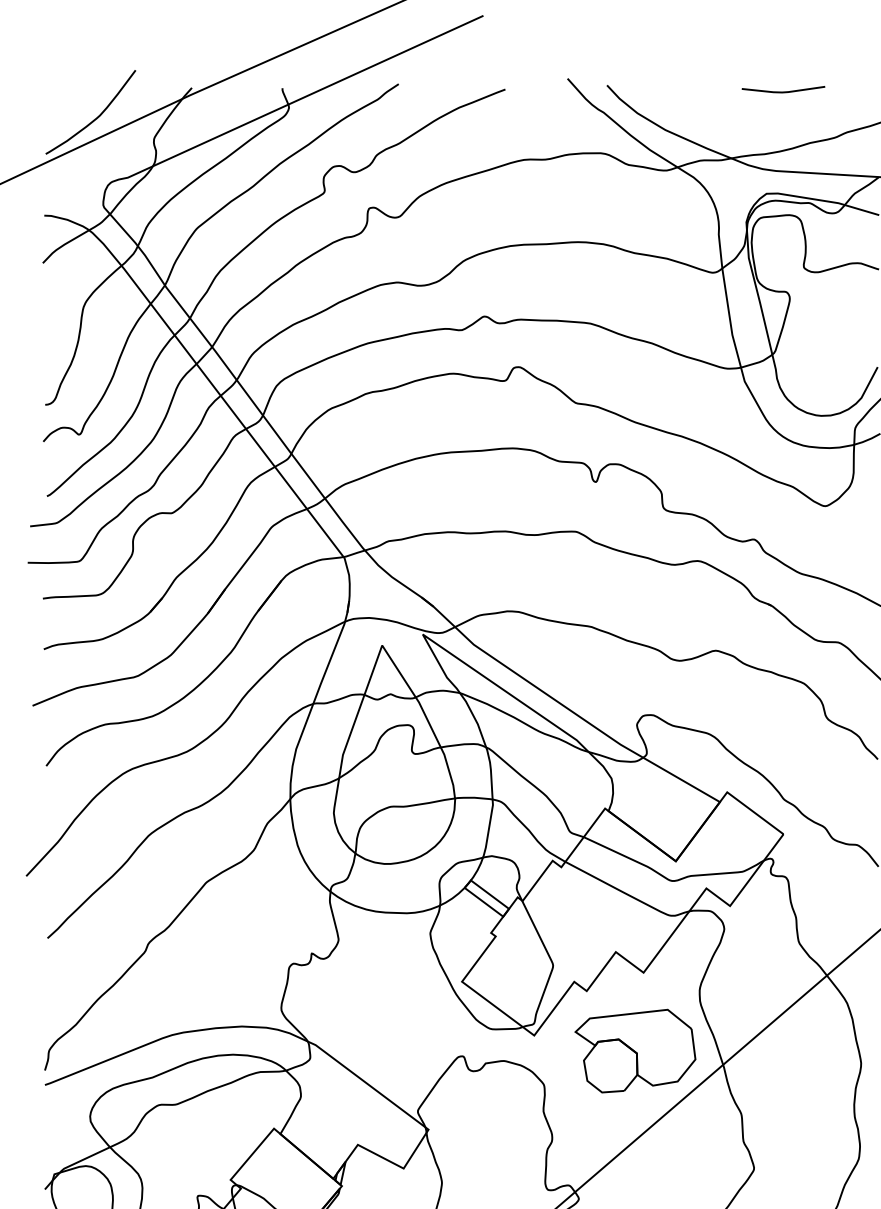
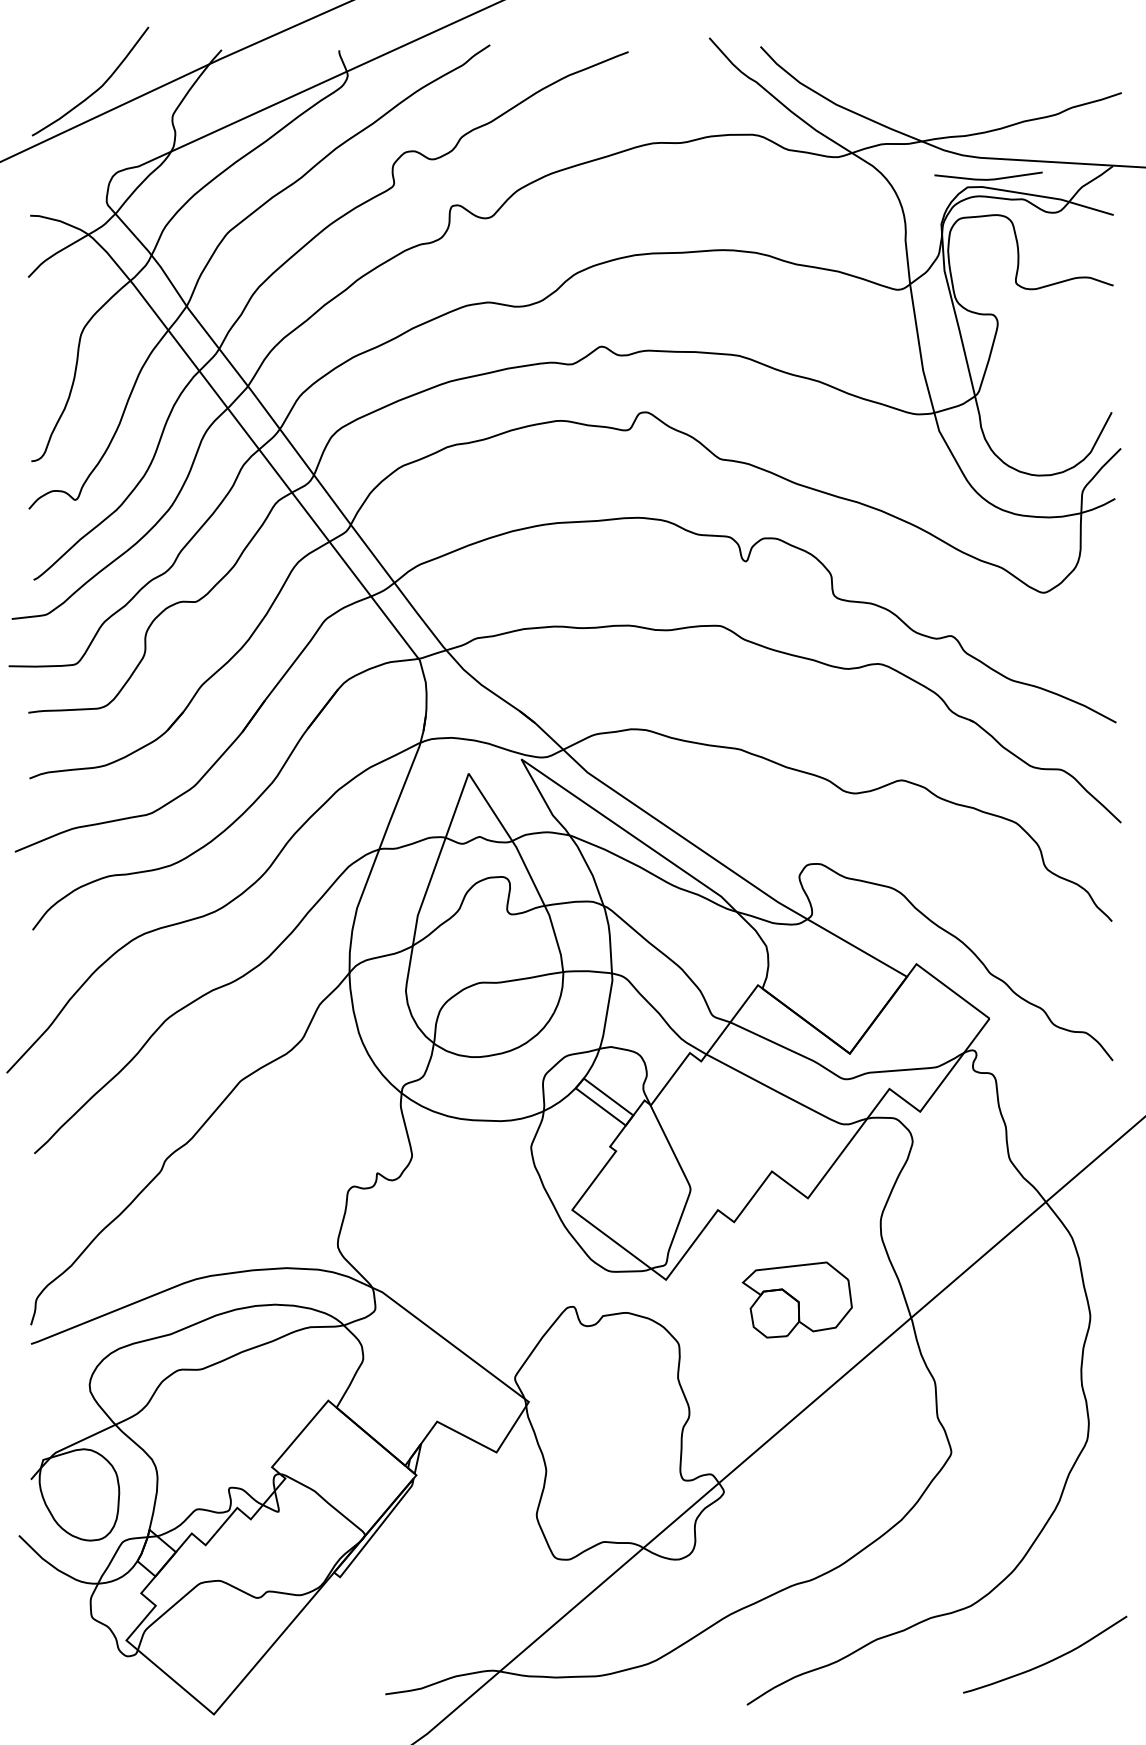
line: (783, 91) -> (988, 178), moved
part: (635, 1050) -> (797, 1299), size x0.7

